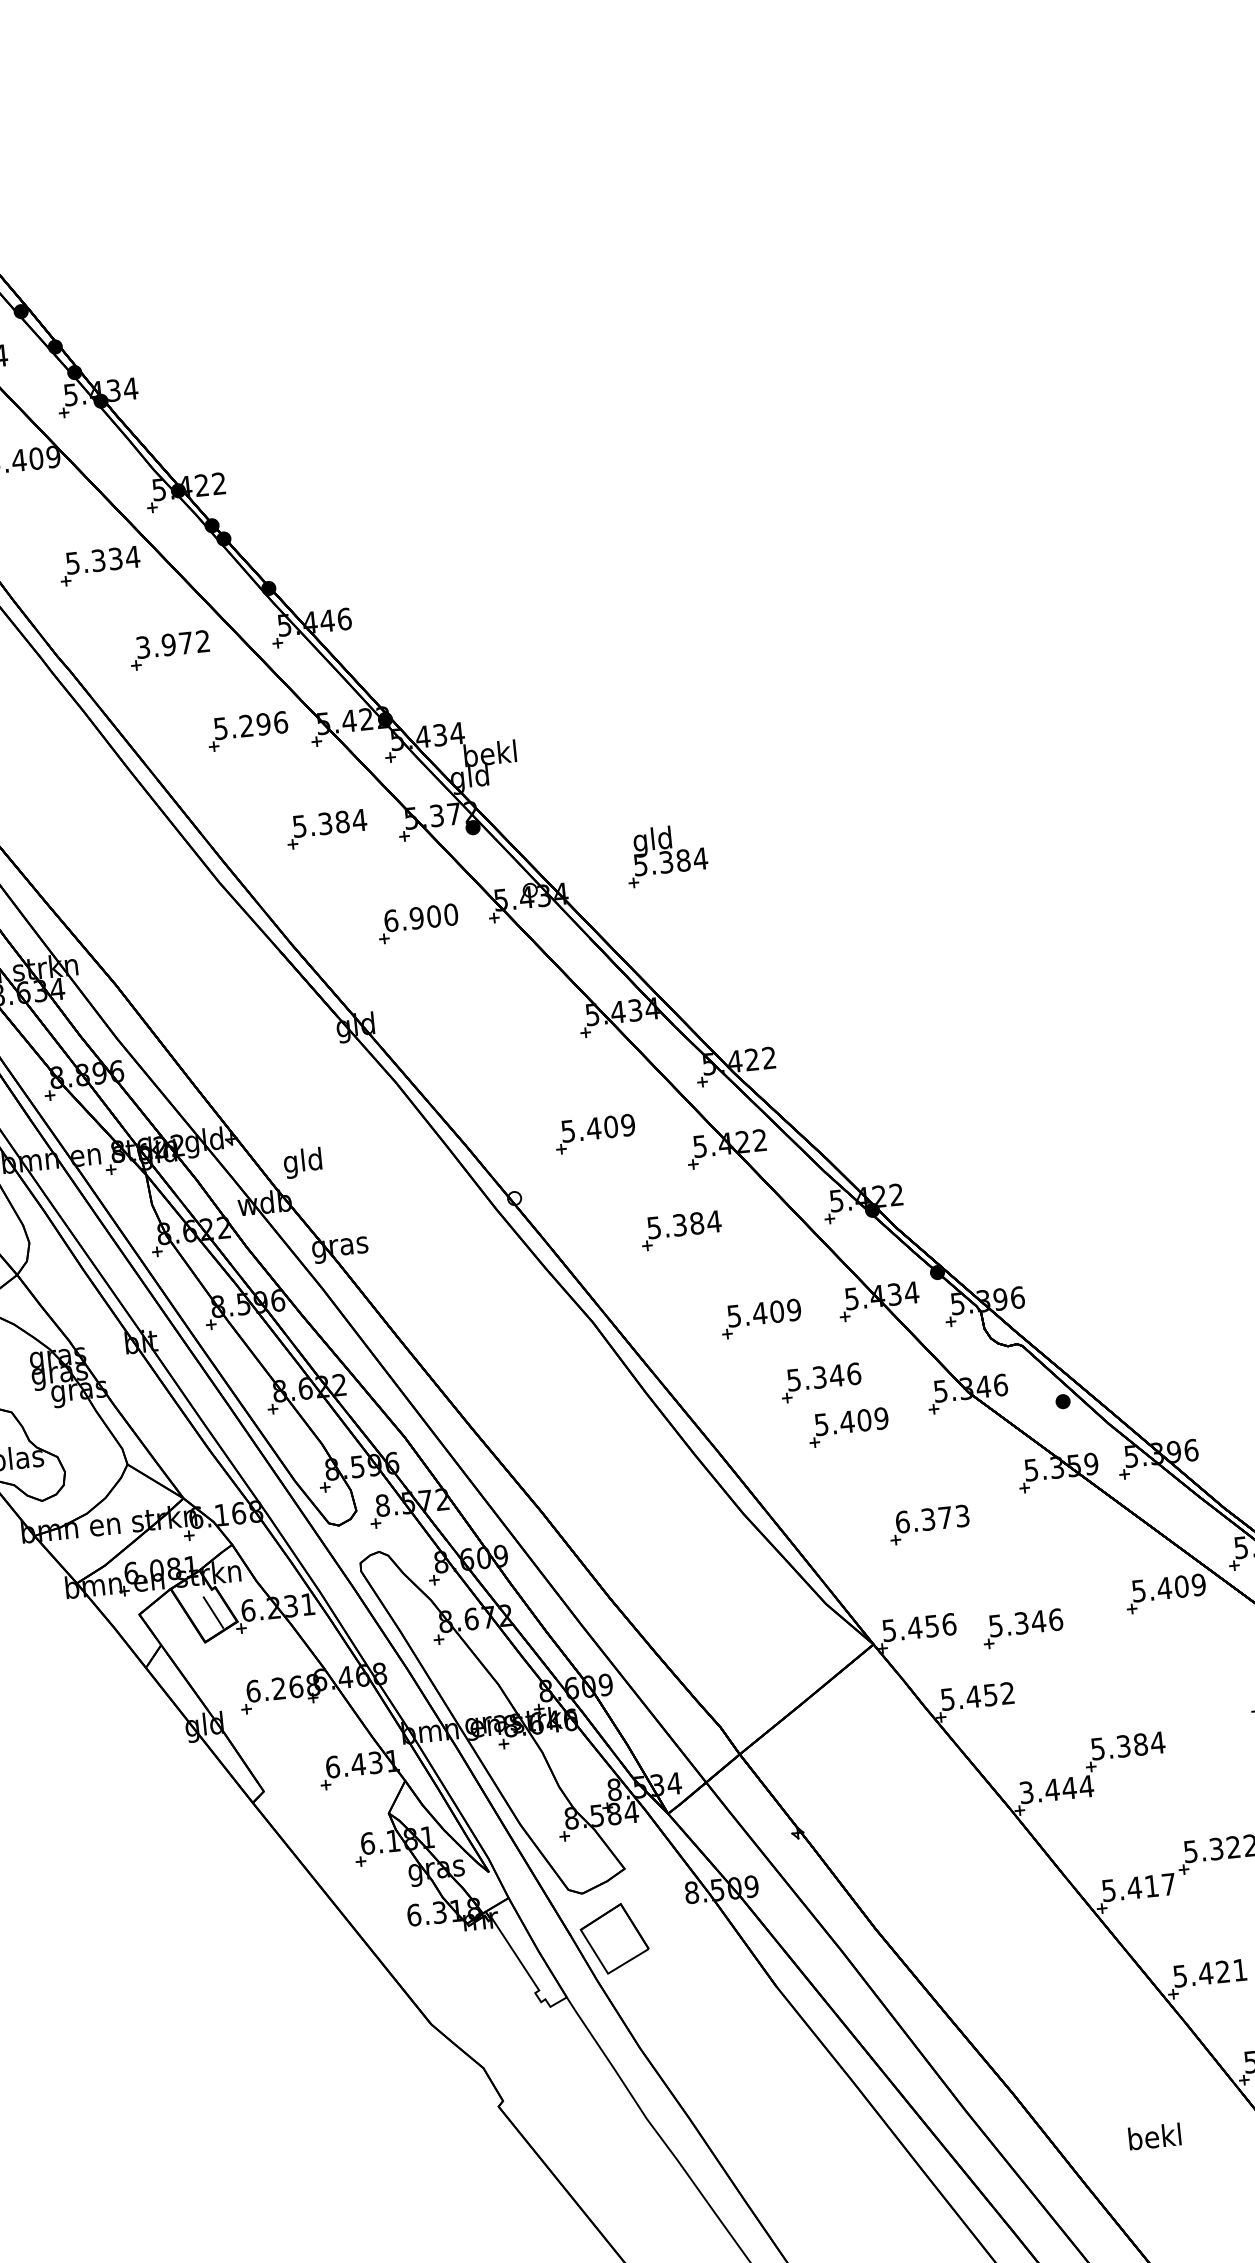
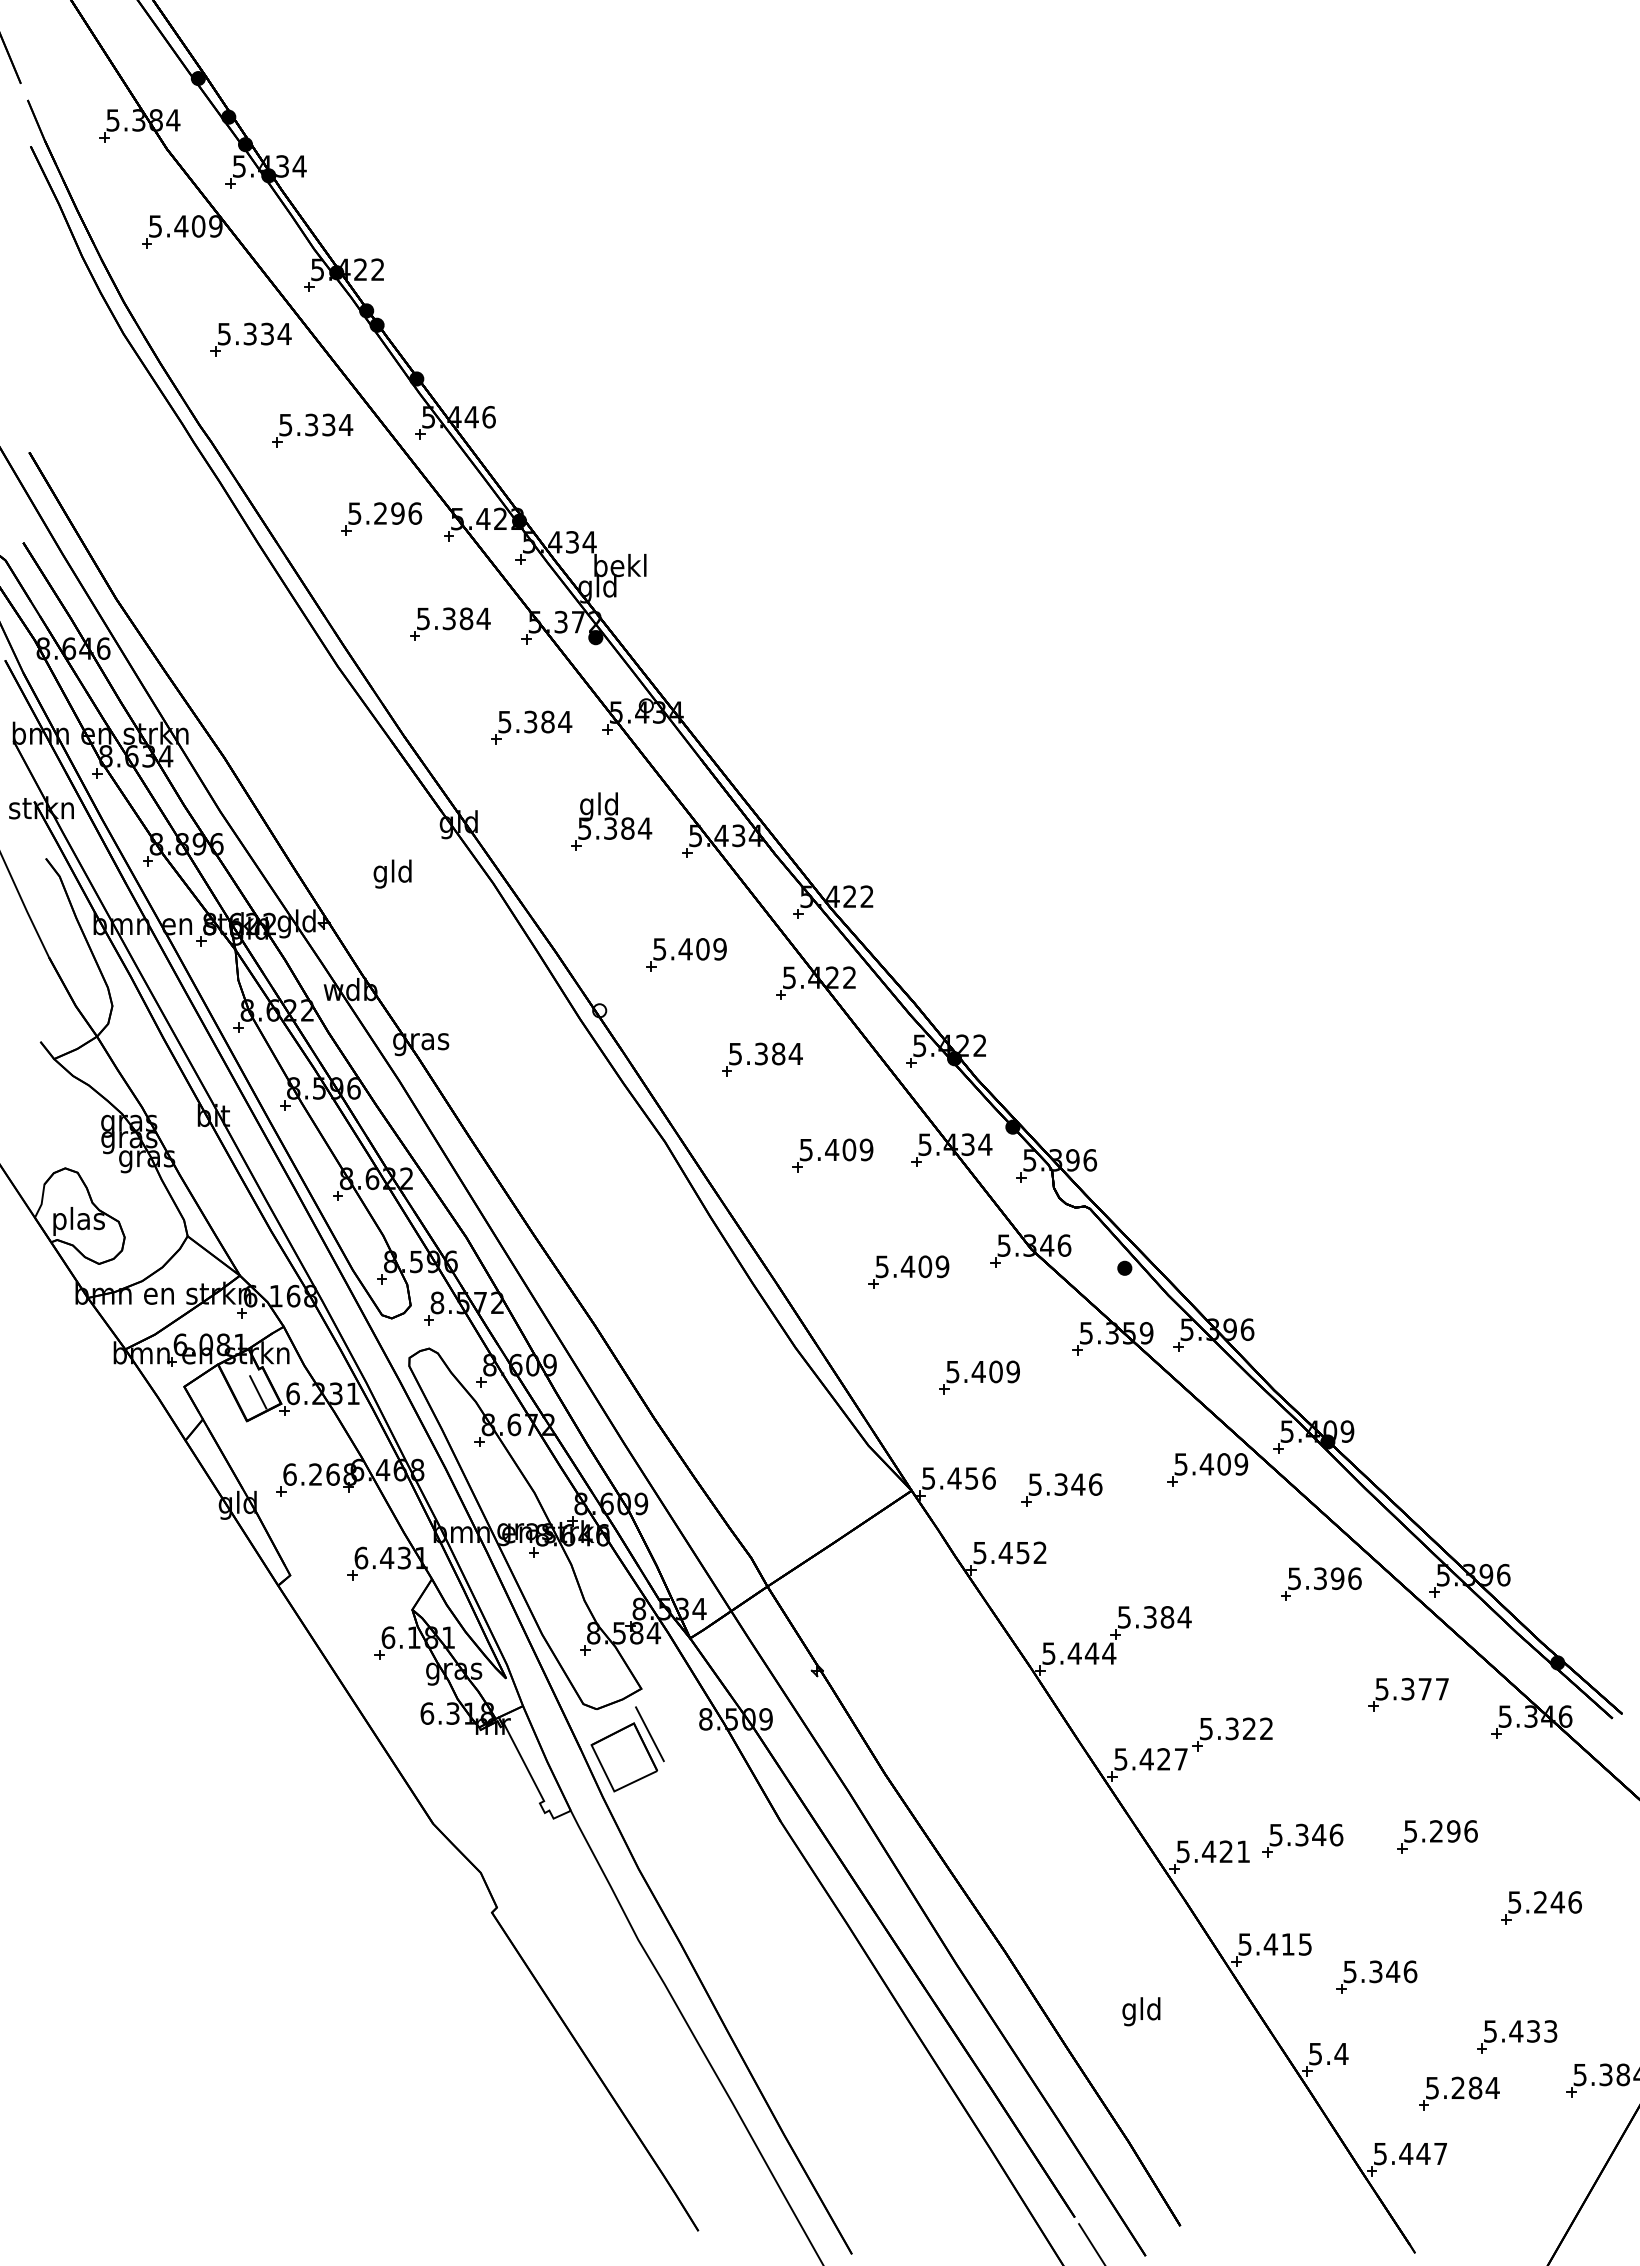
text: (173, 643) -> (316, 424), 3.972 -> 5.334
part: (666, 855) -> (611, 821), moved
text: (421, 917) -> (535, 721), 6.900 -> 5.384
text: (302, 1162) -> (392, 873), moved
part: (820, 1382) -> (885, 1224), removed
text: (931, 1518) -> (982, 1371), 6.373 -> 5.409
text: (1027, 1792) -> (1049, 1653), 3.444 -> 5.444
text: (1151, 1886) -> (1163, 1759), 5.417 -> 5.427
line: (637, 1913) -> (649, 1734), added
text: (1154, 2139) -> (1141, 2011), bekl -> gld

